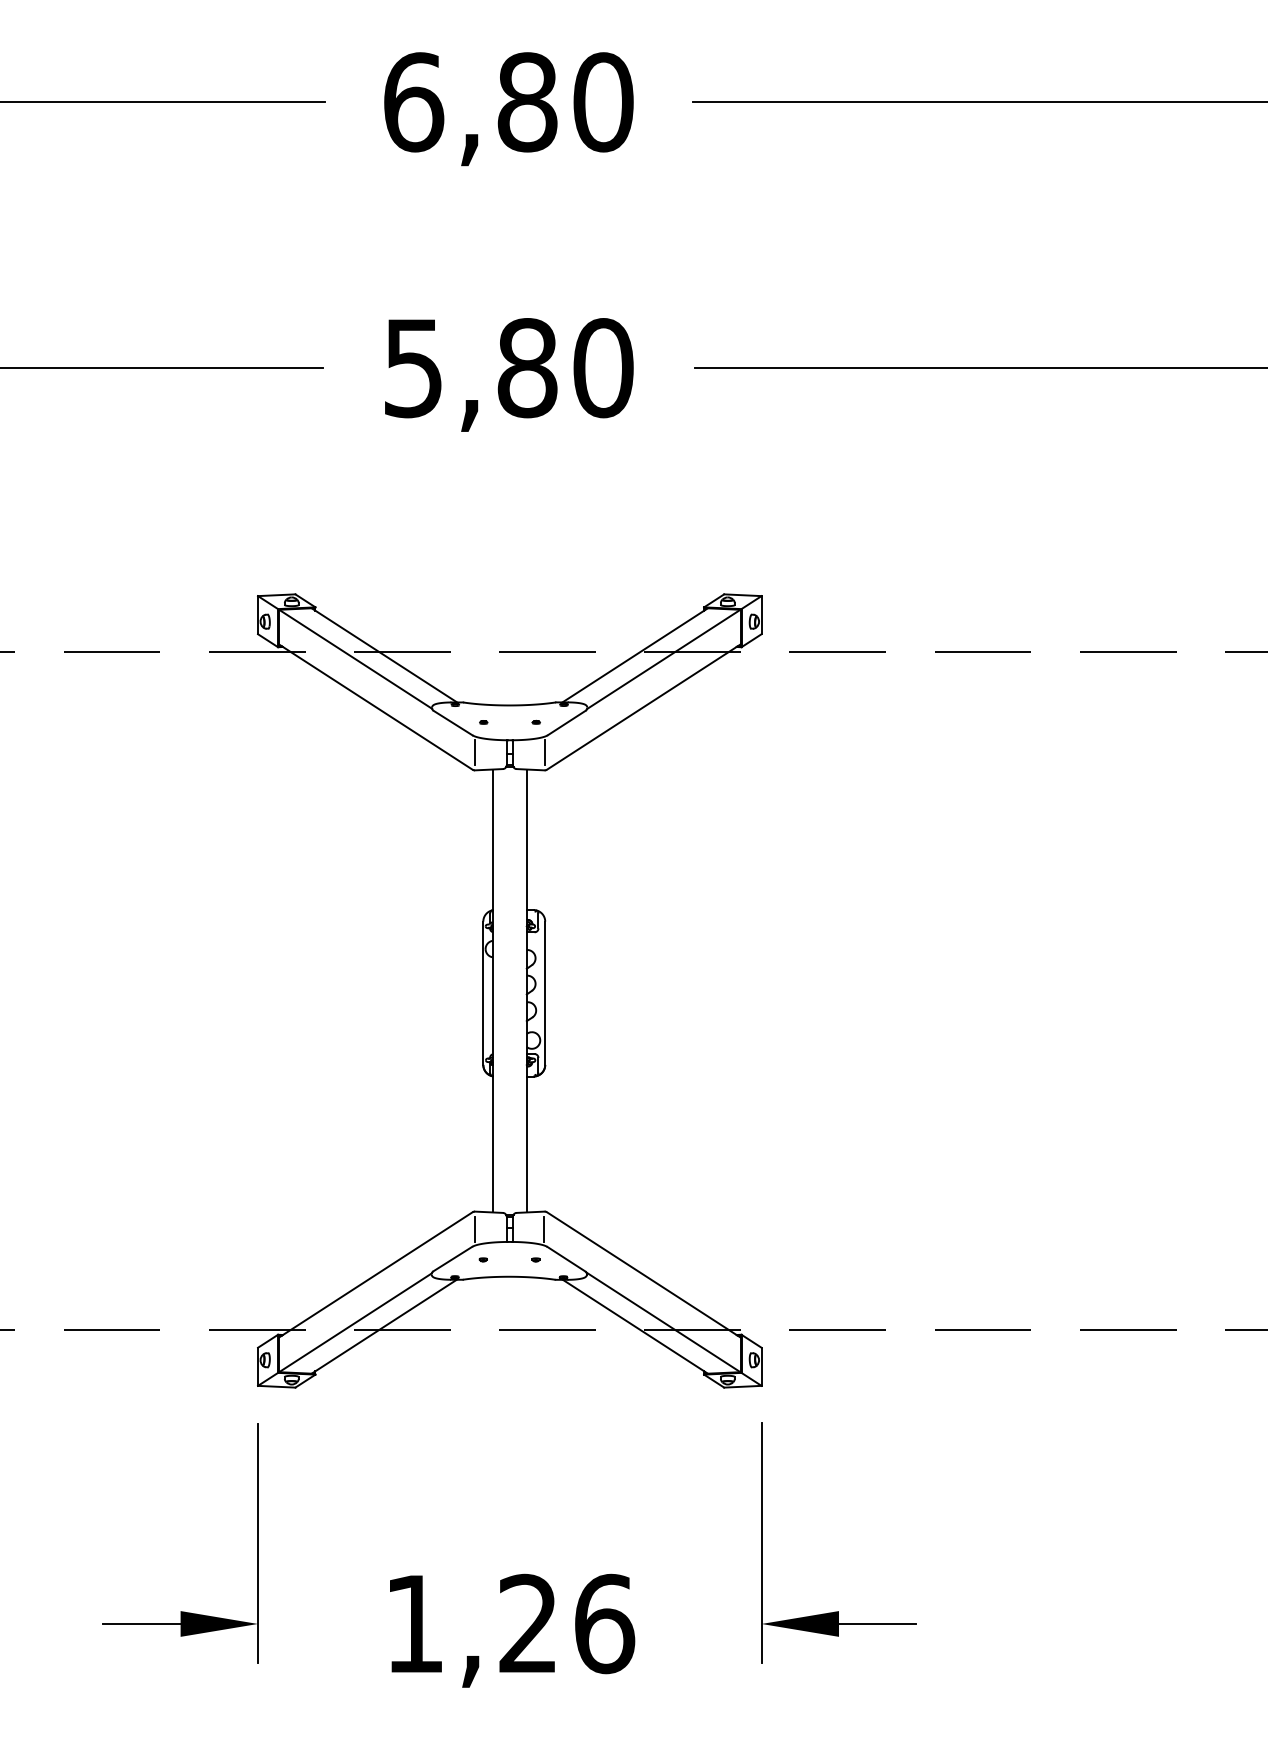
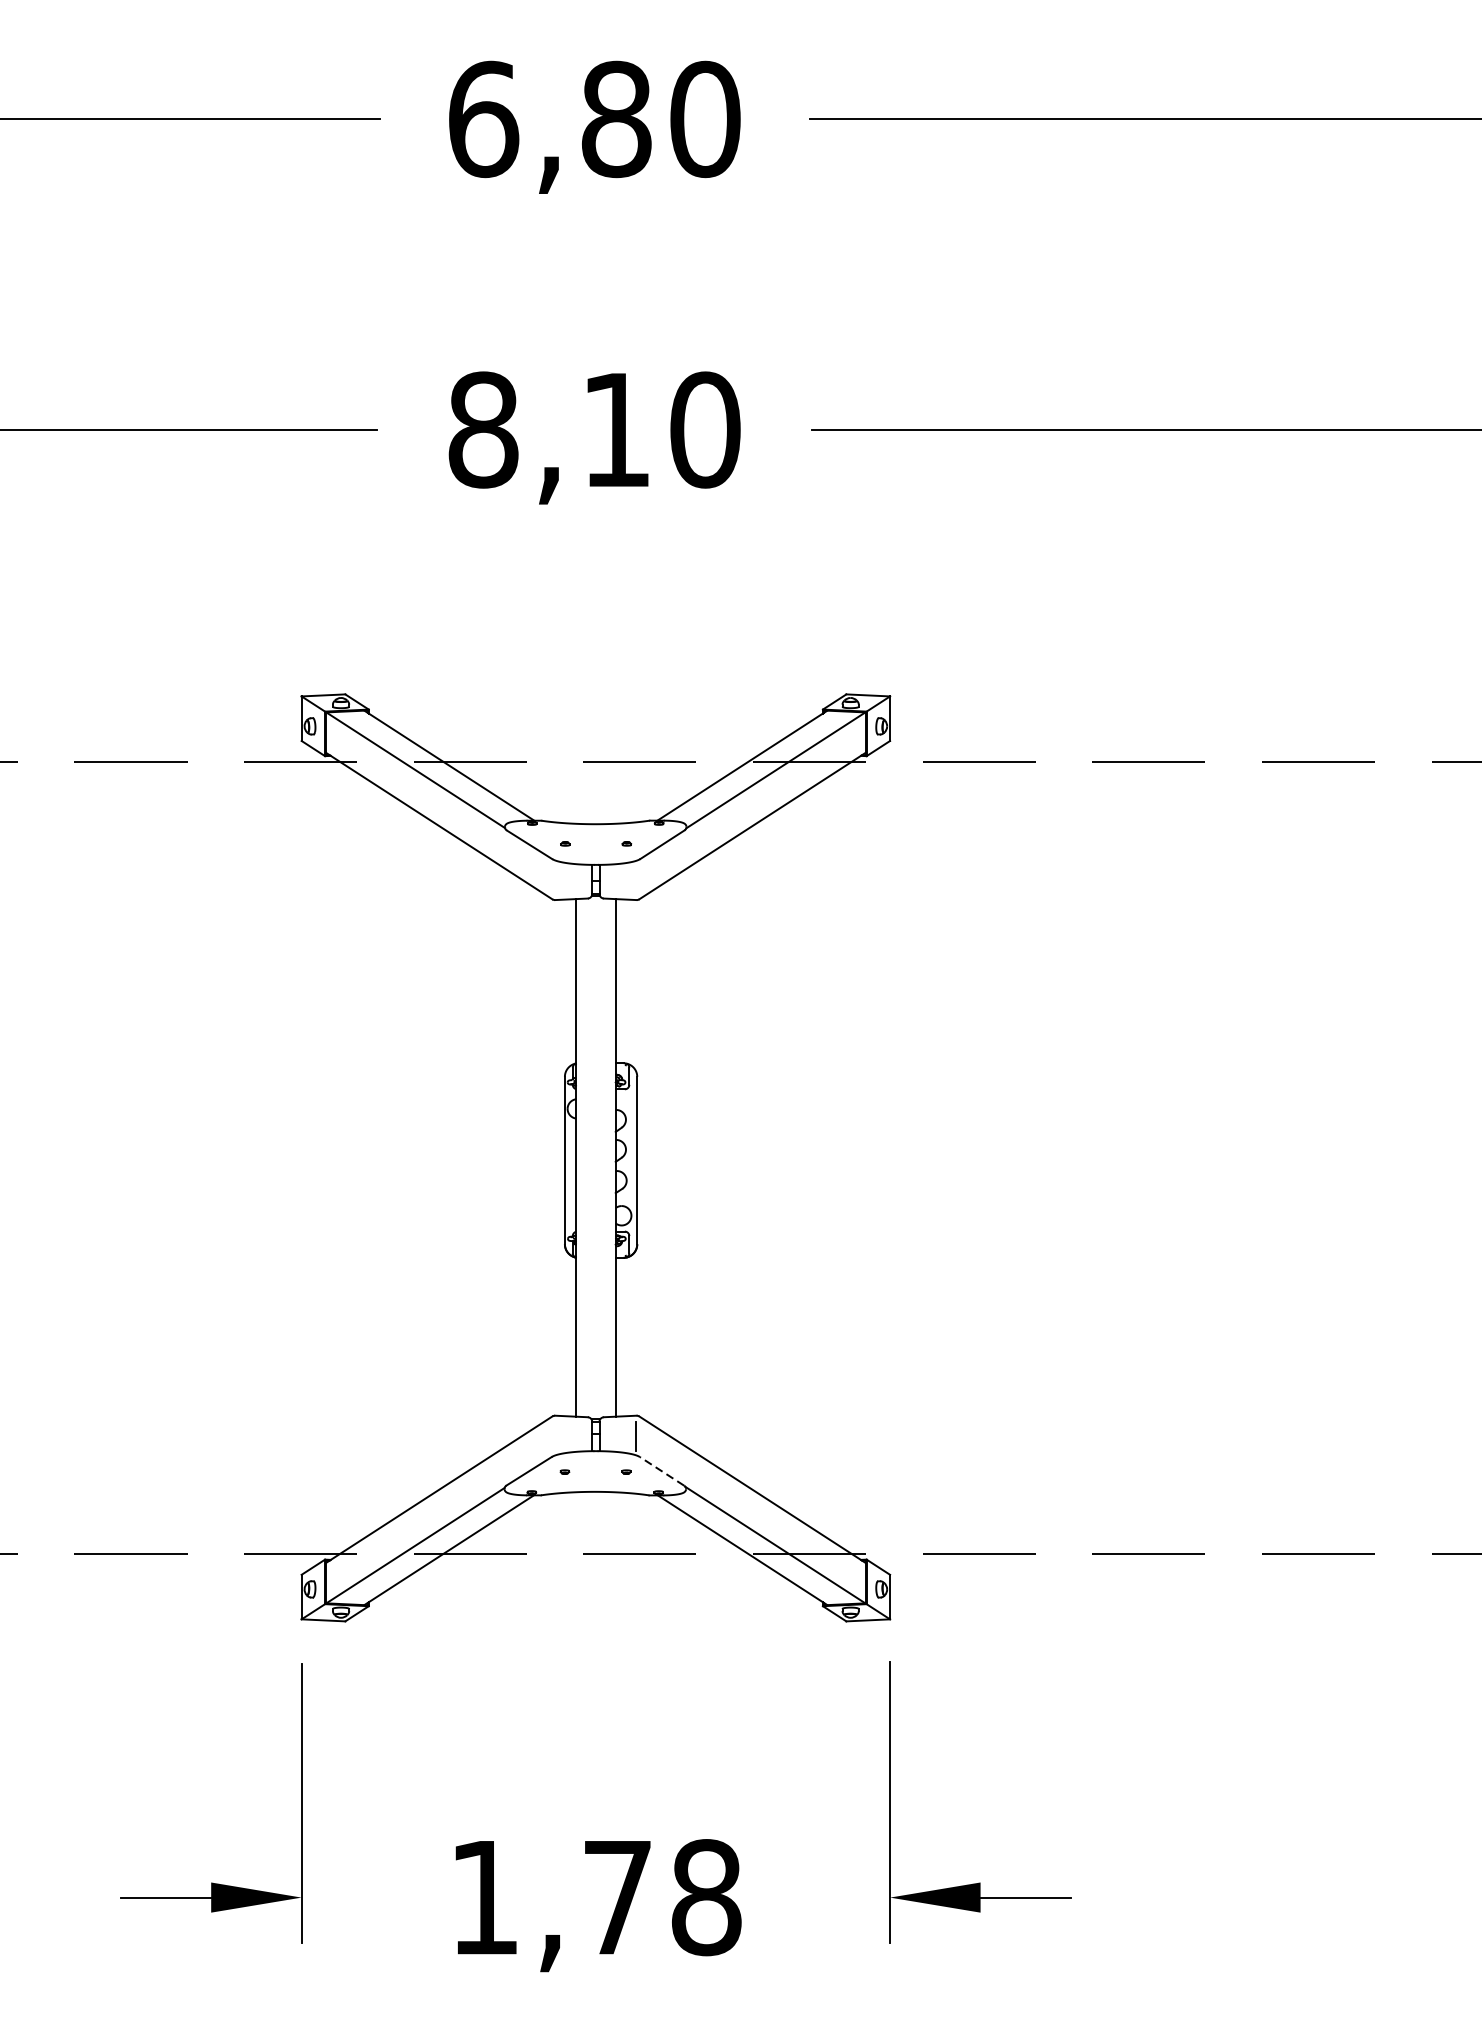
text: (470, 368) -> (549, 430), 5,80 -> 8,10
line: (475, 752) -> (555, 879), removed
line: (544, 752) -> (636, 879), removed
line: (475, 1228) -> (555, 1435), removed
line: (566, 1258) -> (662, 1470), solid -> dashed
text: (567, 1623) -> (663, 1897), 1,26 -> 1,78

